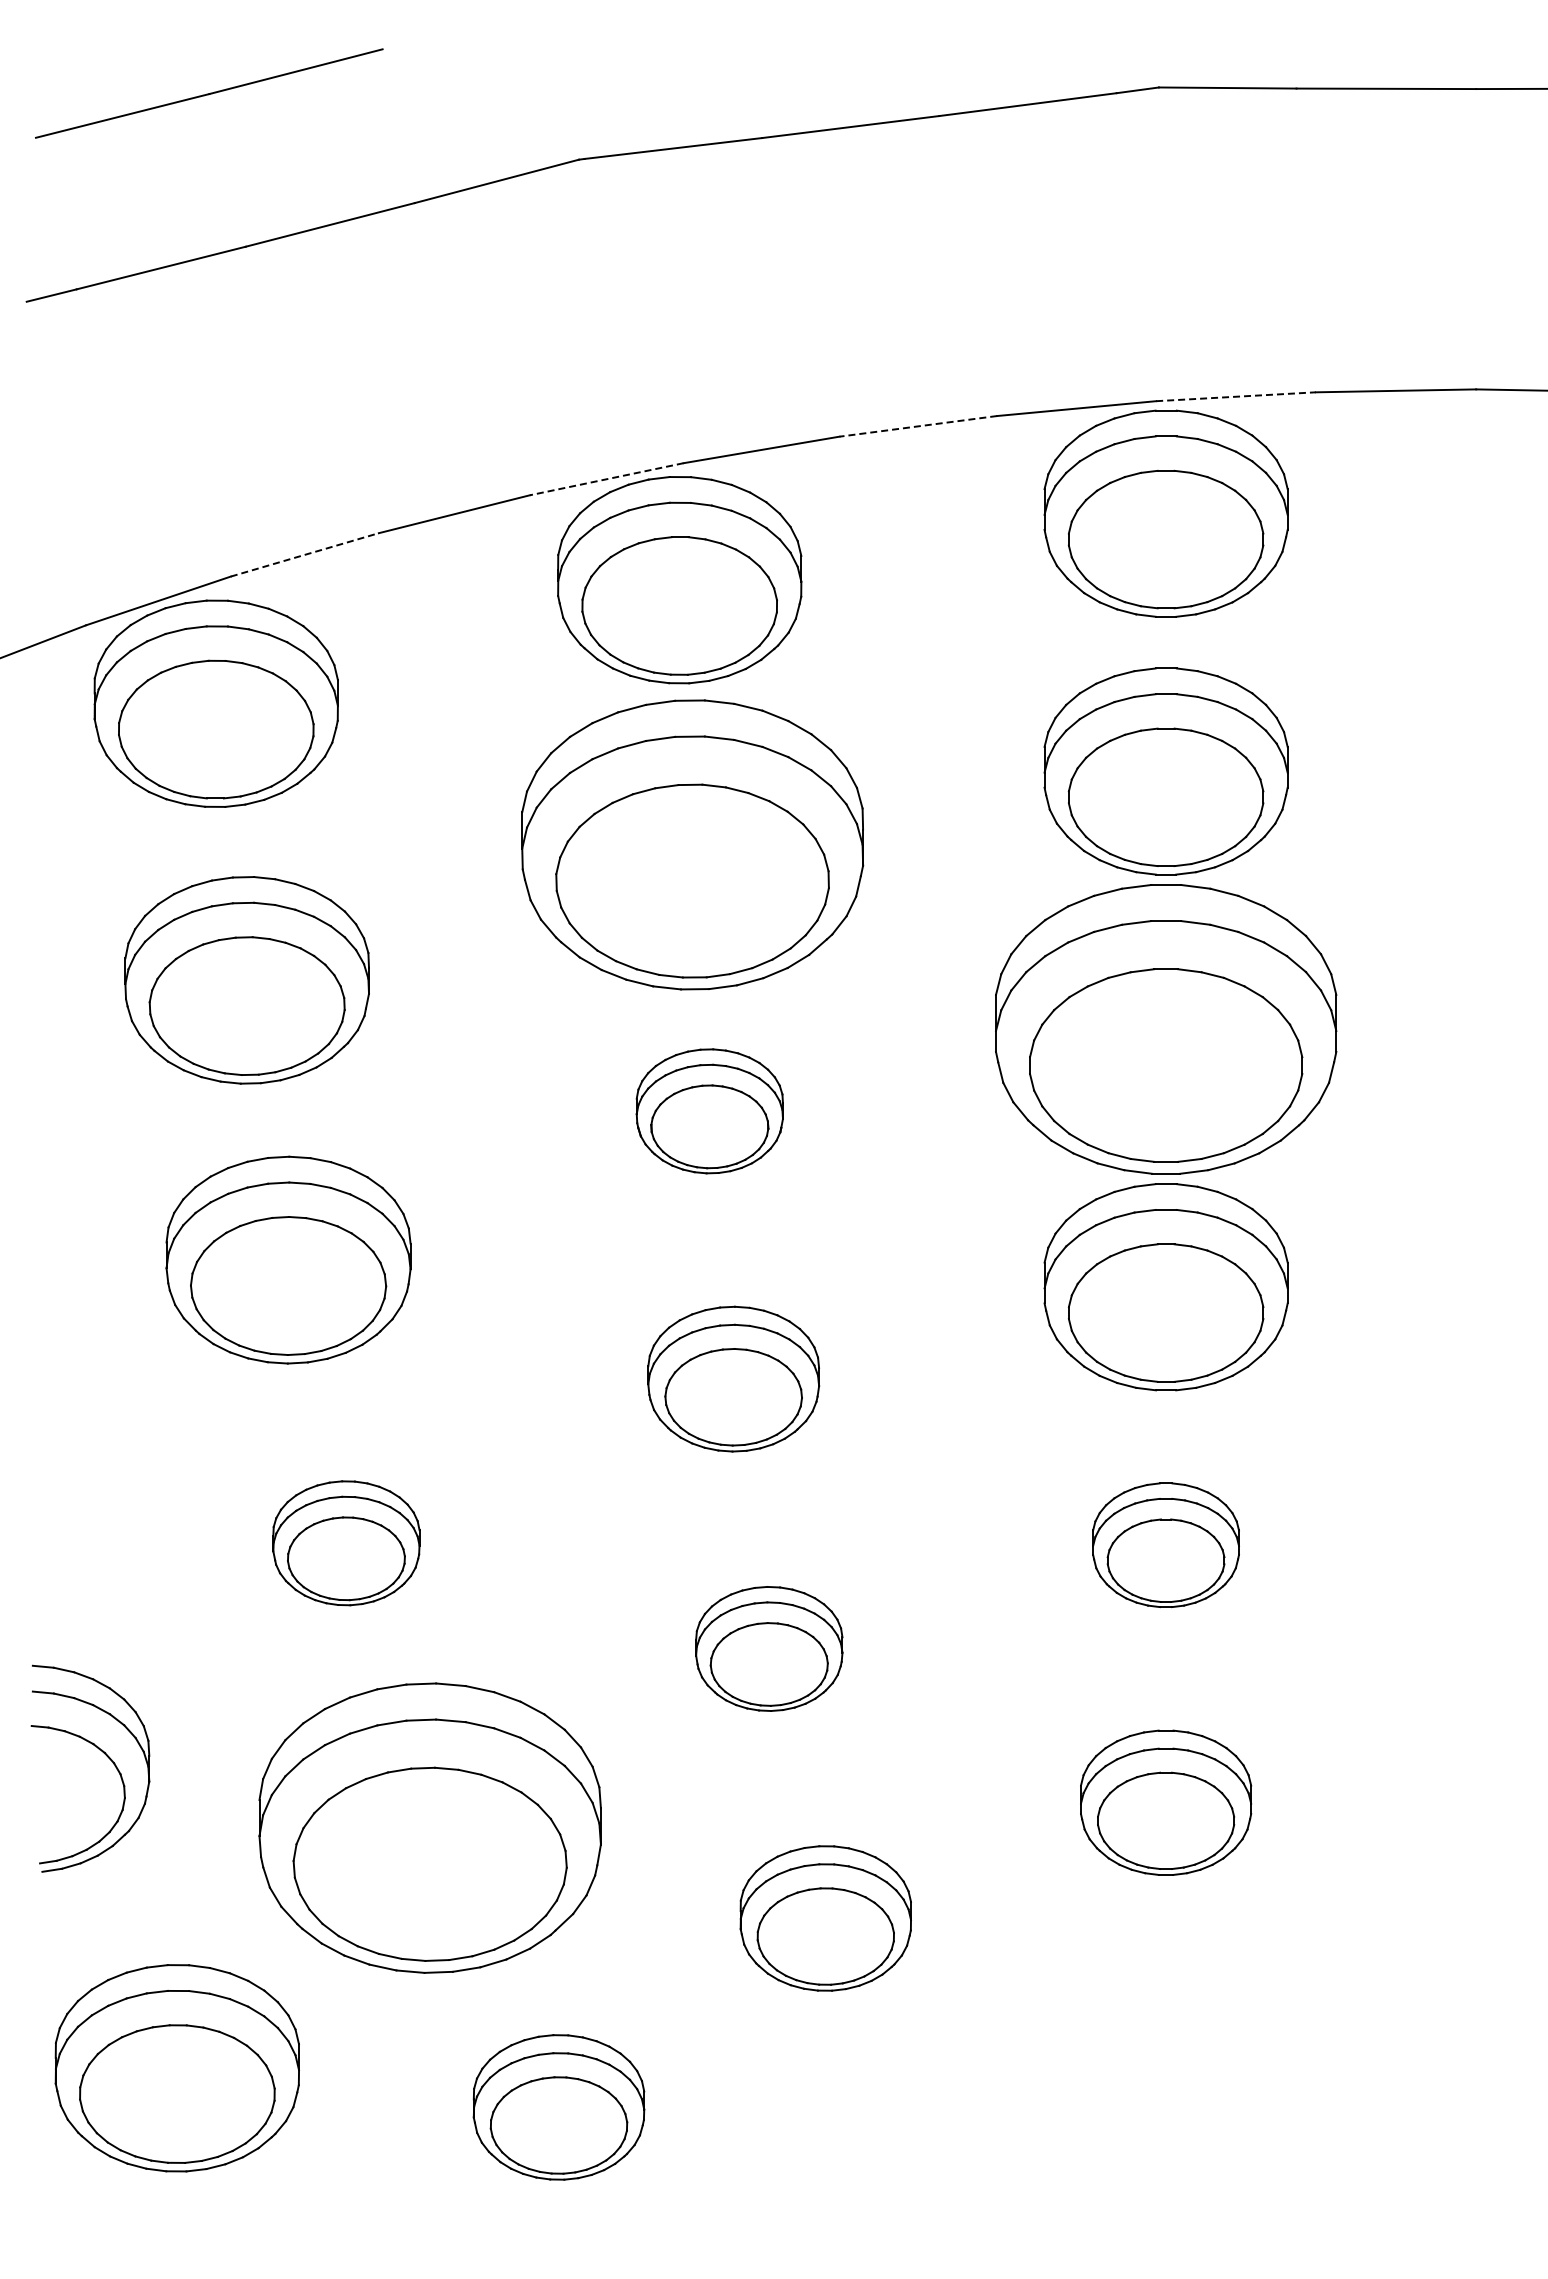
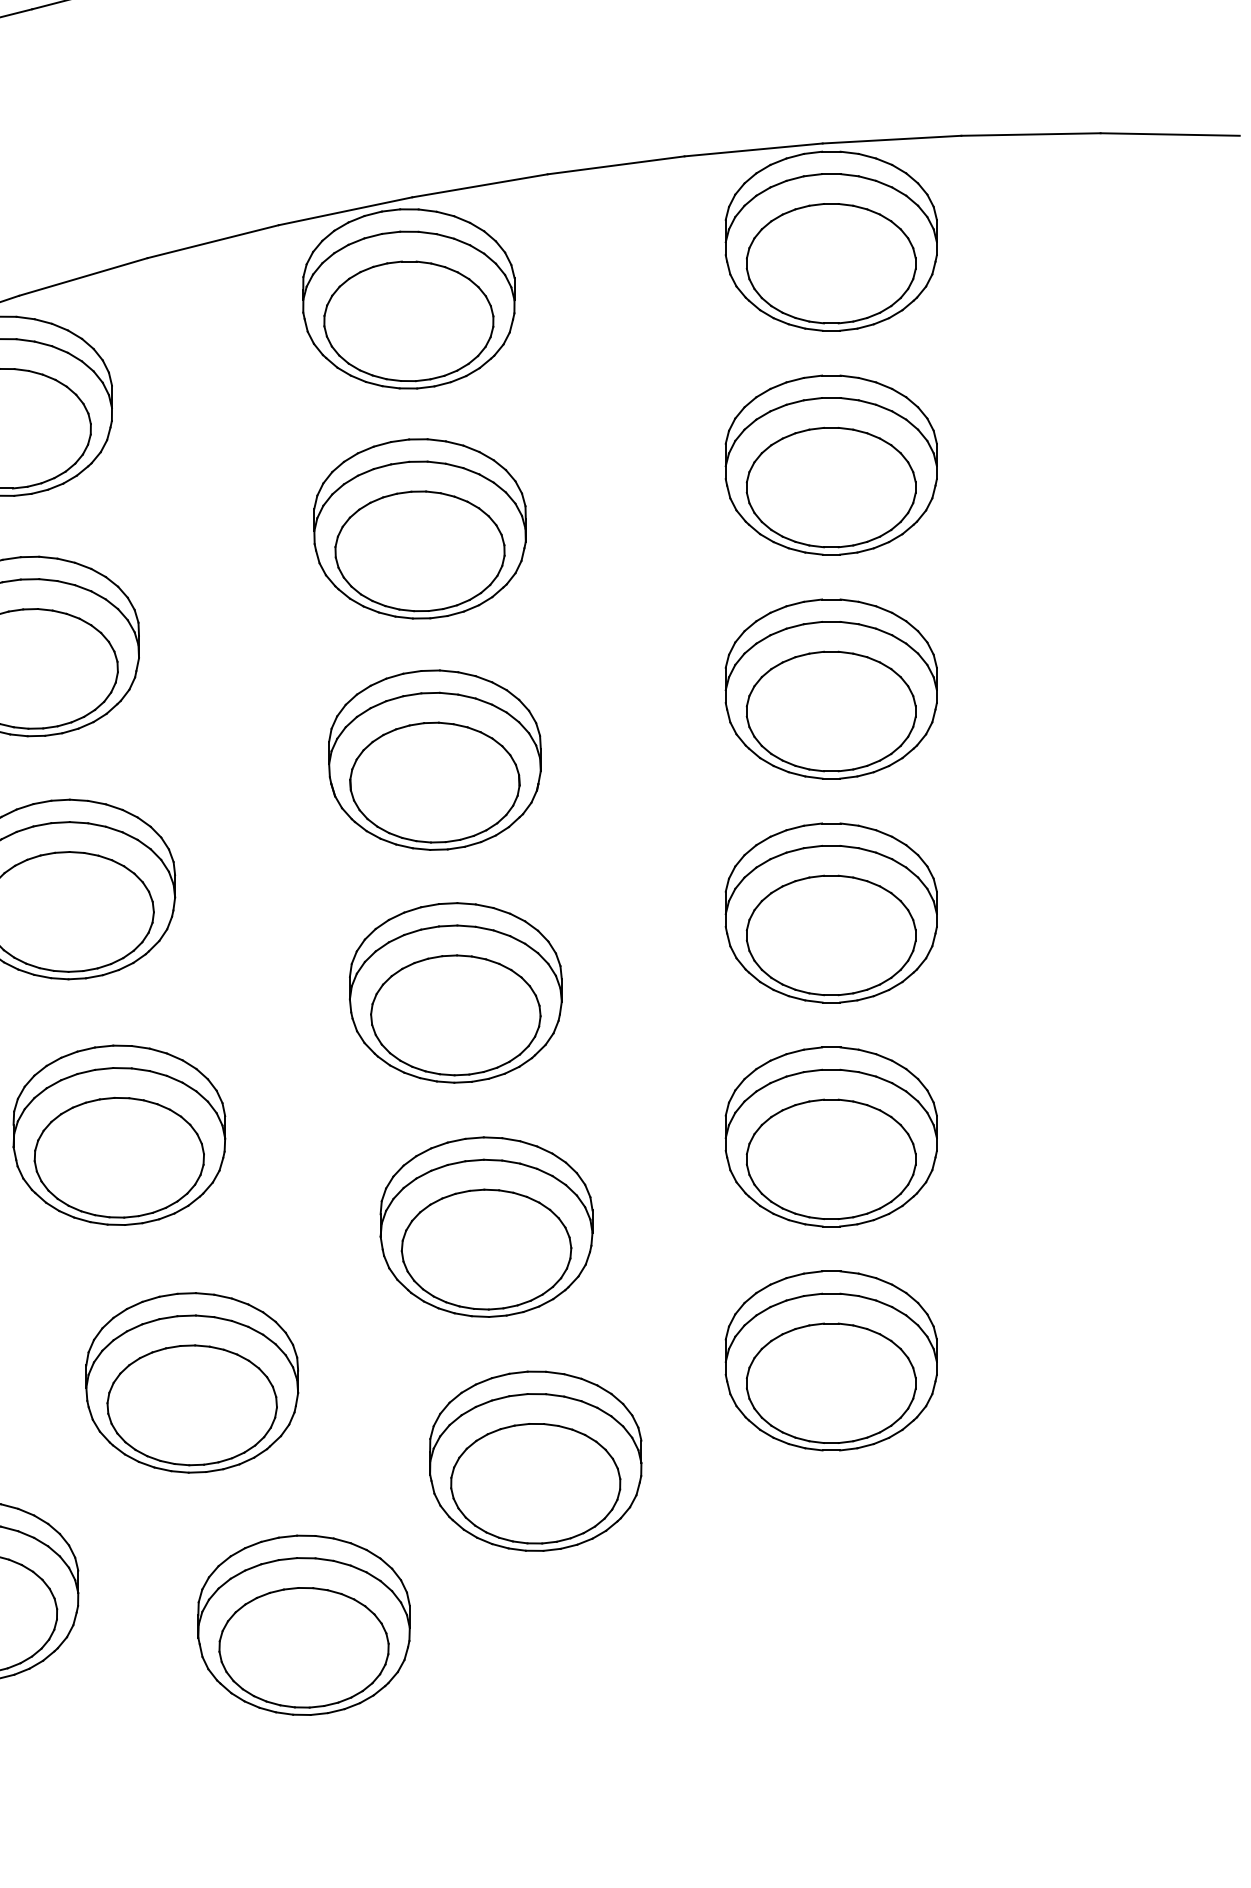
line: (1236, 396) -> (892, 139), dashed -> solid
line: (917, 426) -> (615, 165), dashed -> solid
line: (606, 479) -> (345, 211), dashed -> solid
line: (305, 554) -> (83, 276), dashed -> solid
part: (692, 844) -> (419, 528), size x0.71
part: (1165, 1029) -> (830, 689), size x0.71
part: (709, 1111) -> (434, 760), size x1.67
part: (733, 1378) -> (455, 992), size x1.43
part: (346, 1543) -> (119, 1135), size x1.67
part: (1165, 1545) -> (830, 1137), size x1.67
part: (769, 1648) -> (486, 1226), size x1.67
part: (1165, 1802) -> (830, 1360), size x1.43
part: (430, 1828) -> (192, 1383), size x0.71
part: (825, 1918) -> (535, 1461), size x1.43
part: (558, 2107) -> (303, 1625), size x1.43

